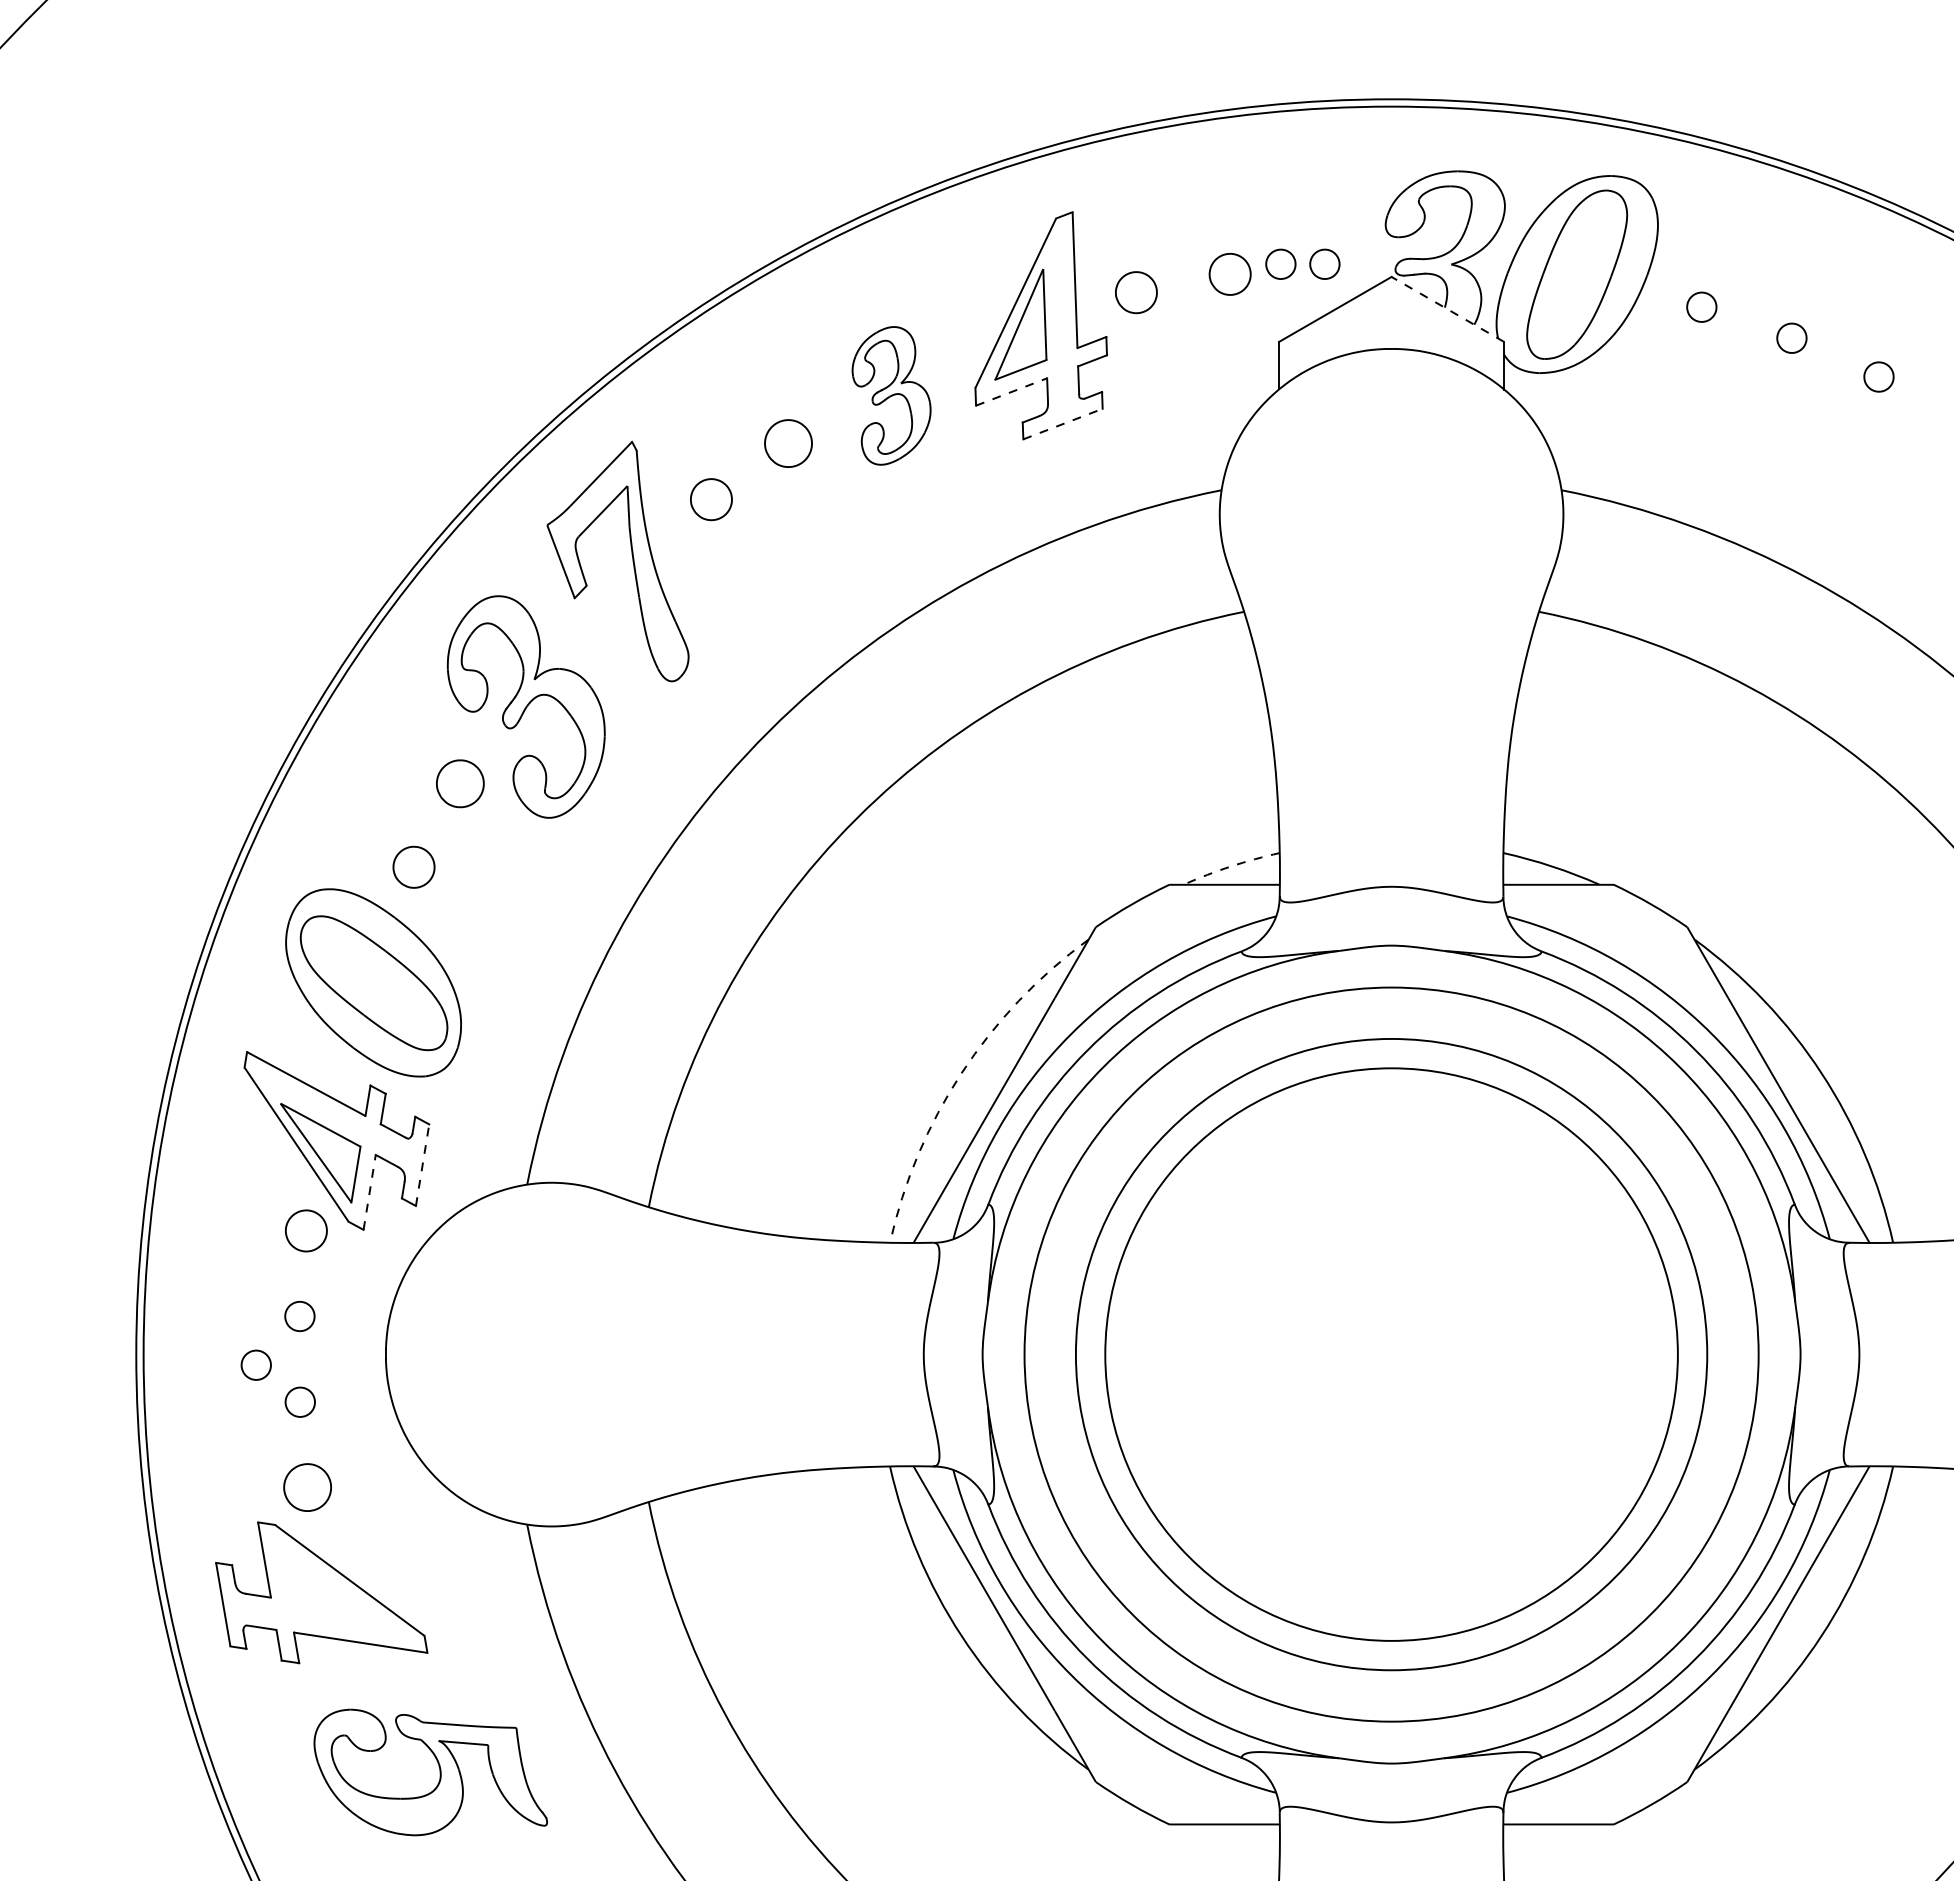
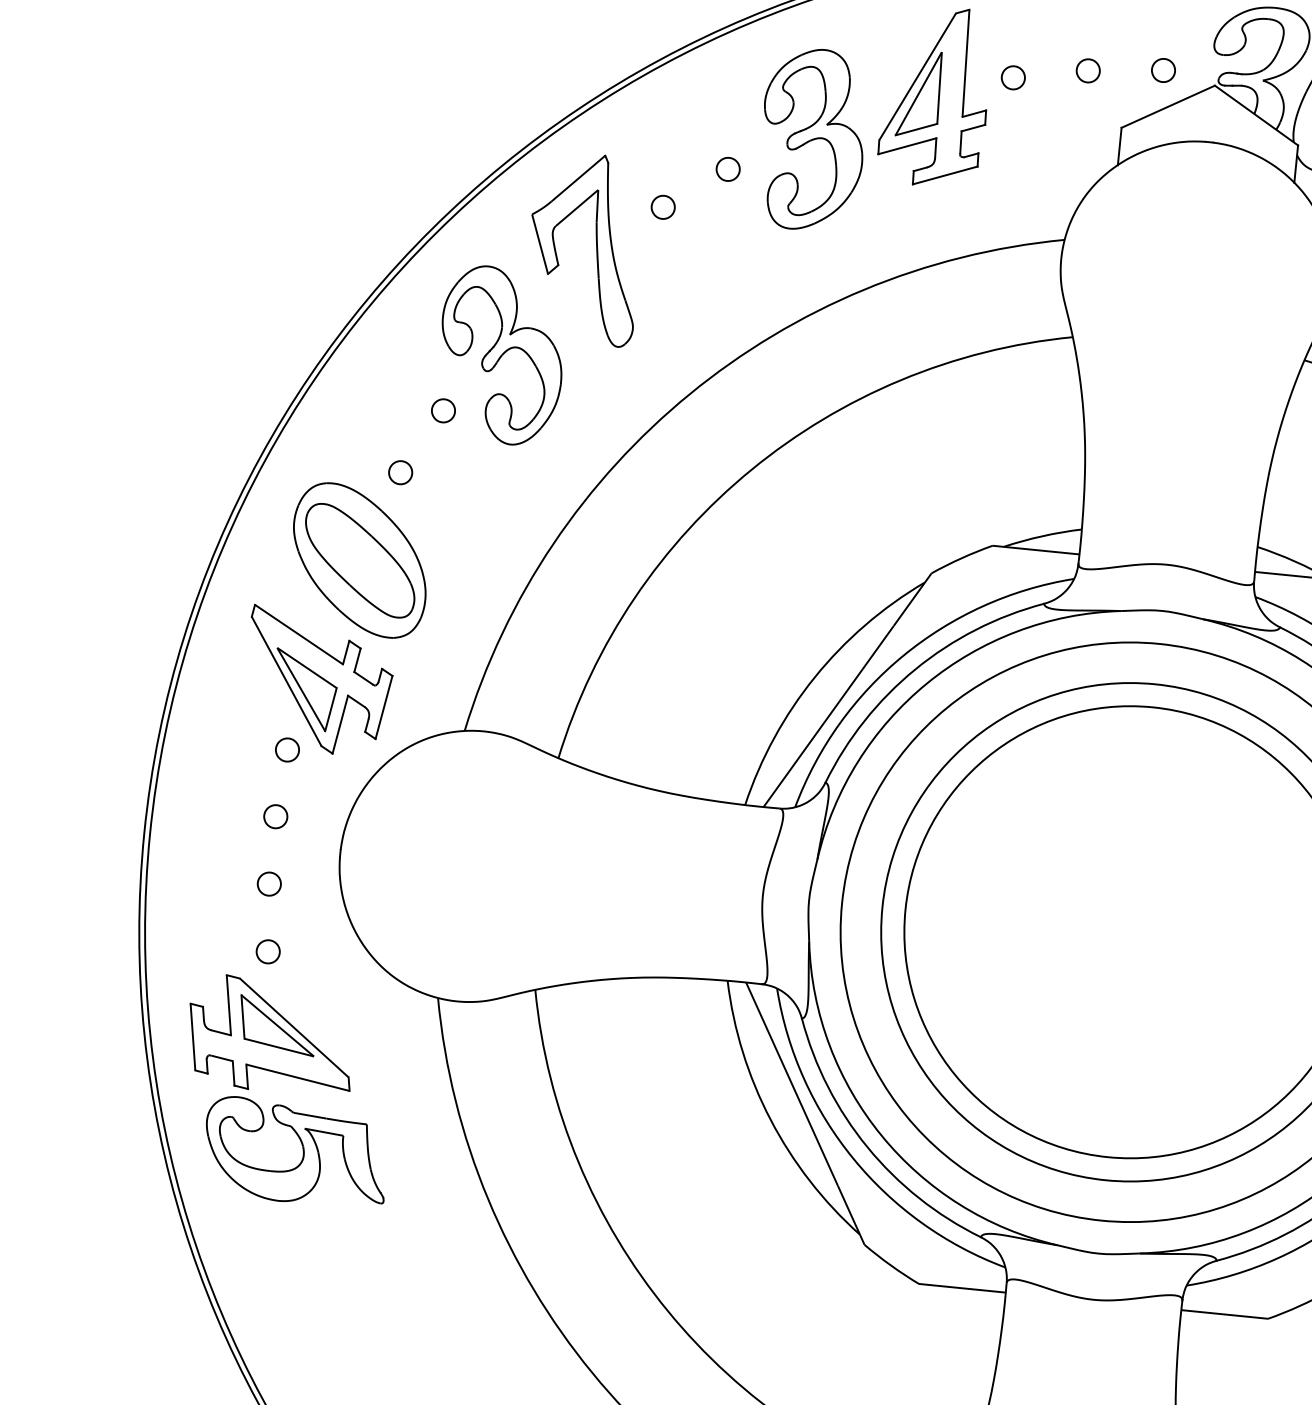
part: (1280, 263) -> (1128, 66), removed
part: (1229, 273) -> (1087, 70), size x0.71
part: (1136, 291) -> (1013, 77), size x0.71
line: (1447, 309) -> (1256, 115), dashed -> solid
line: (1012, 391) -> (908, 145), dashed -> solid
part: (891, 395) -> (812, 139), size x1.67
line: (1063, 423) -> (945, 175), dashed -> solid
part: (788, 443) -> (728, 169), size x0.62
part: (711, 499) -> (663, 207), size x0.71
part: (459, 783) -> (442, 410), size x0.62
part: (413, 866) -> (400, 472), size x0.71
arc: (1231, 866) -> (1042, 536), dashed -> solid
arc: (961, 1073) -> (814, 677), dashed -> solid
line: (422, 1164) -> (384, 706), dashed -> solid
line: (369, 1192) -> (340, 724), dashed -> solid
part: (305, 1230) -> (286, 749), size x0.71
part: (255, 1364) -> (237, 850), removed
part: (306, 1487) -> (267, 951), size x0.62
part: (328, 1579) -> (277, 1025), added
part: (439, 1772) -> (302, 1153), moved

